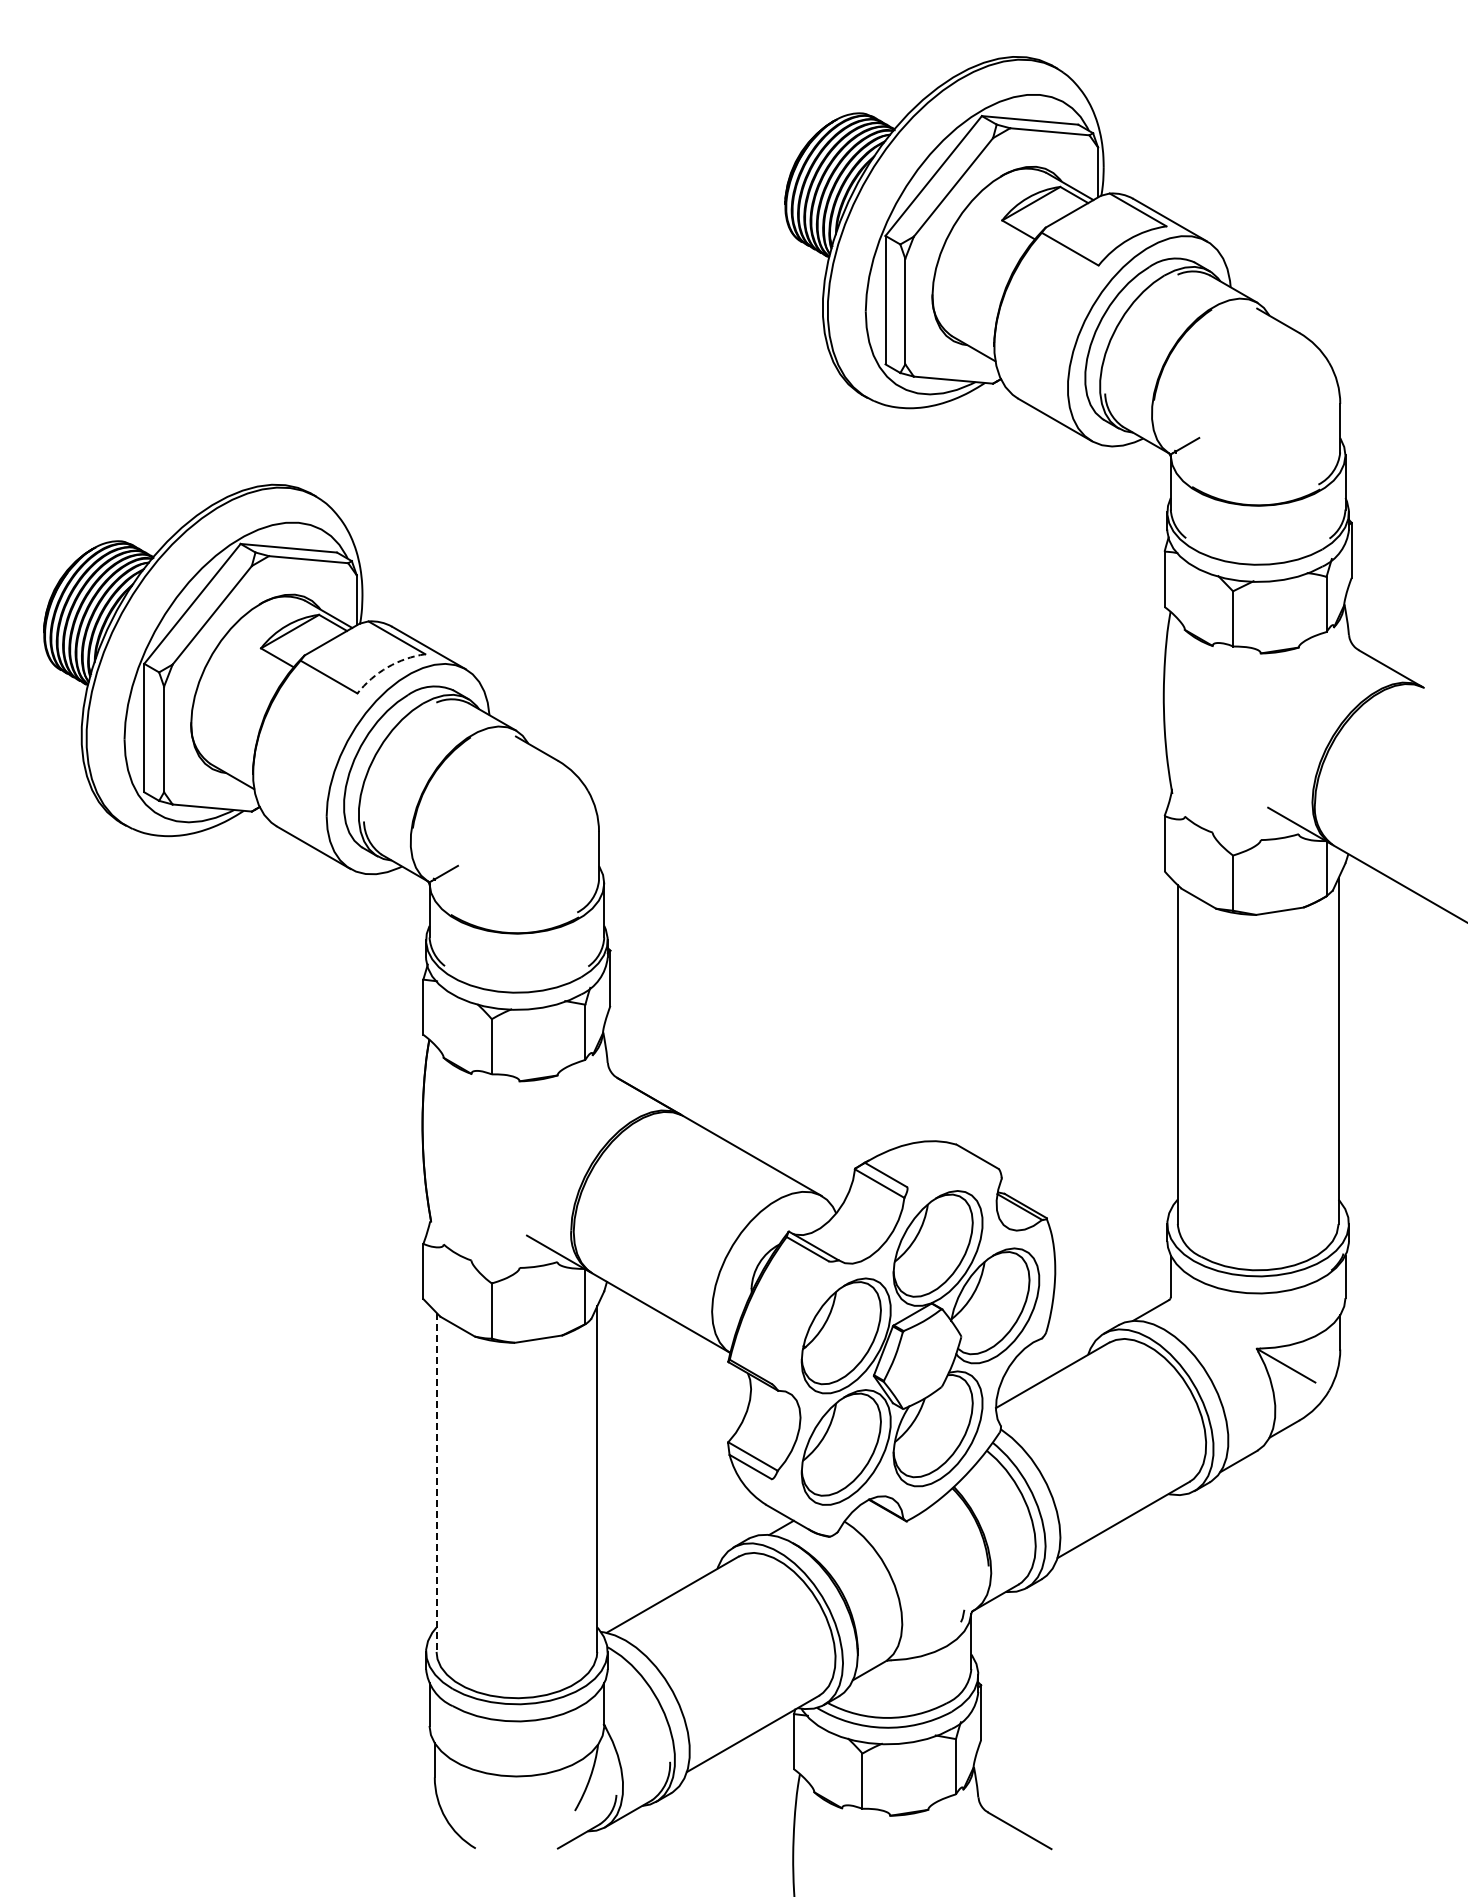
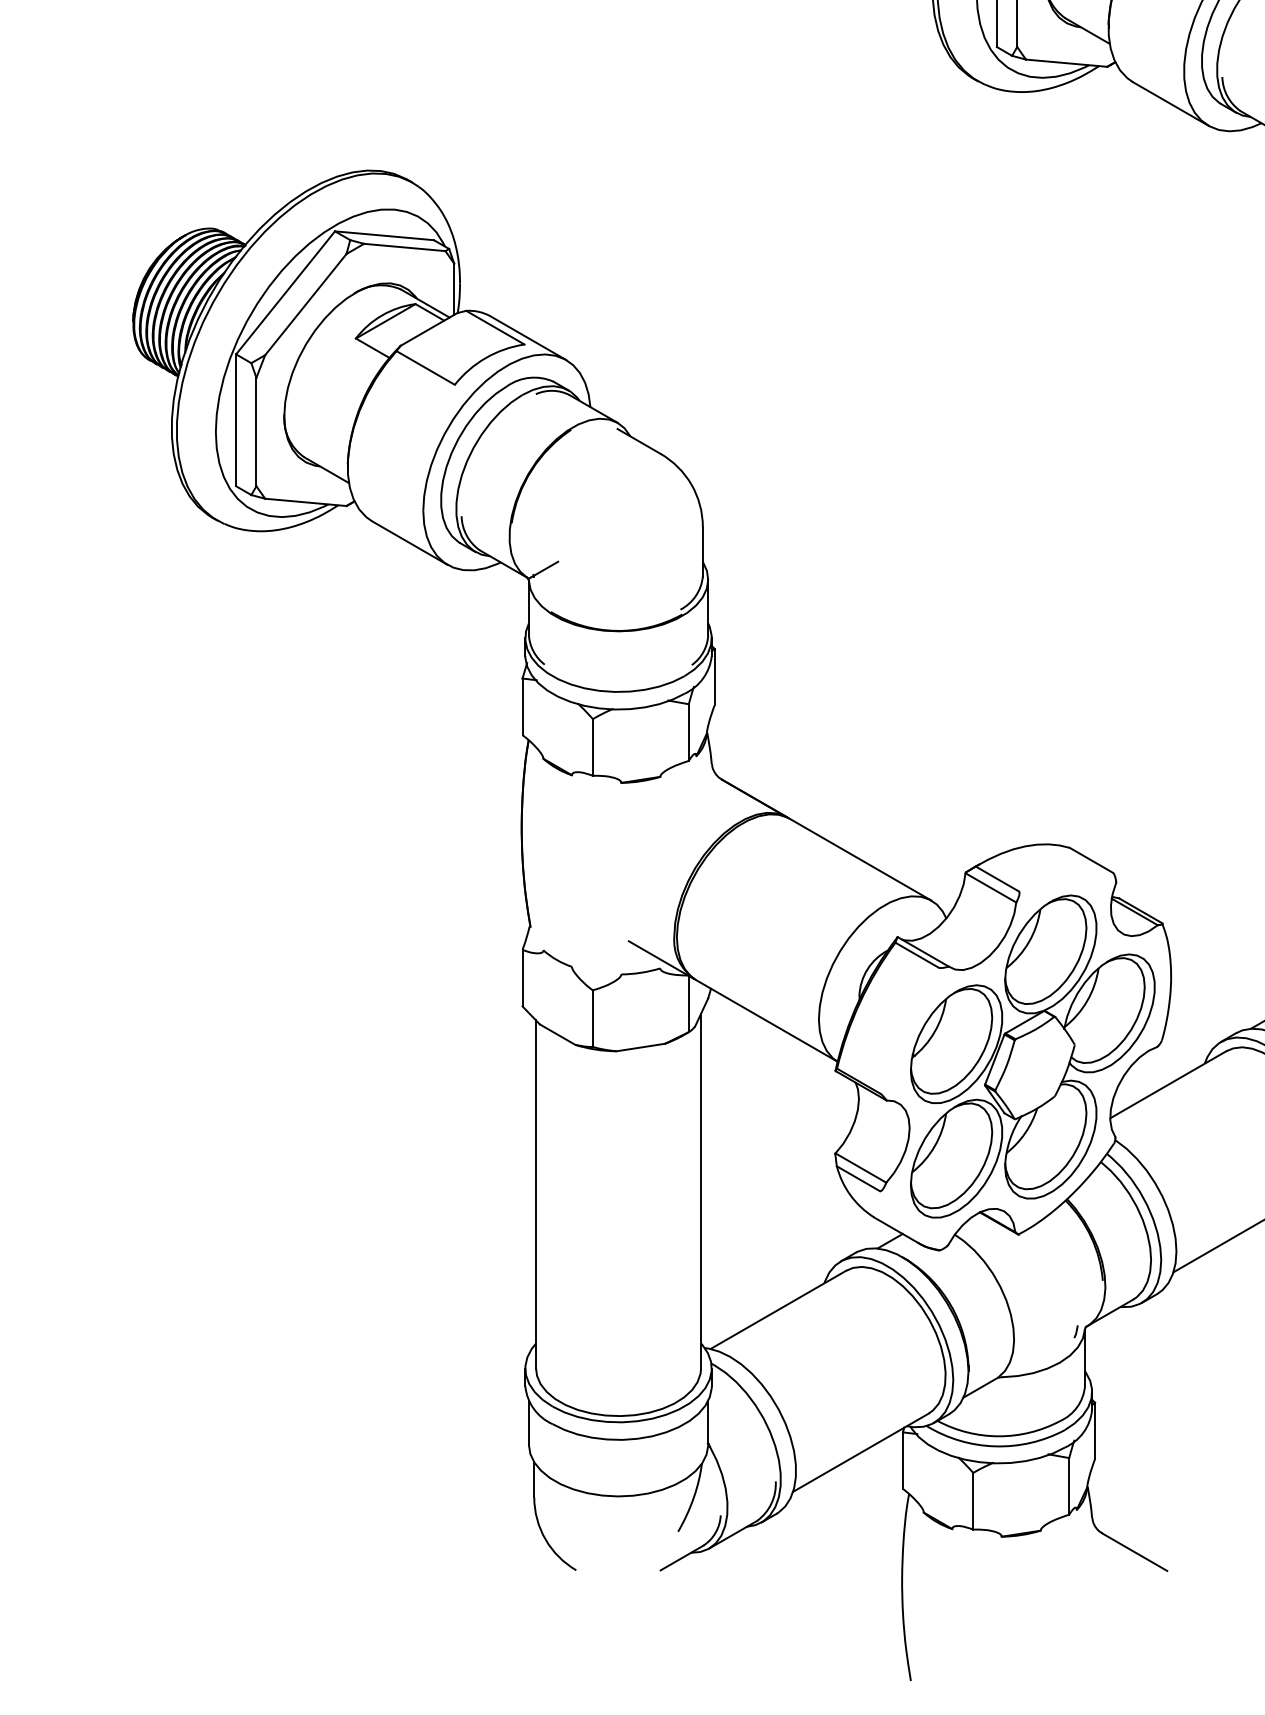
arc: (387, 667) -> (485, 358), dashed -> solid
line: (436, 1482) -> (536, 1194), dashed -> solid

